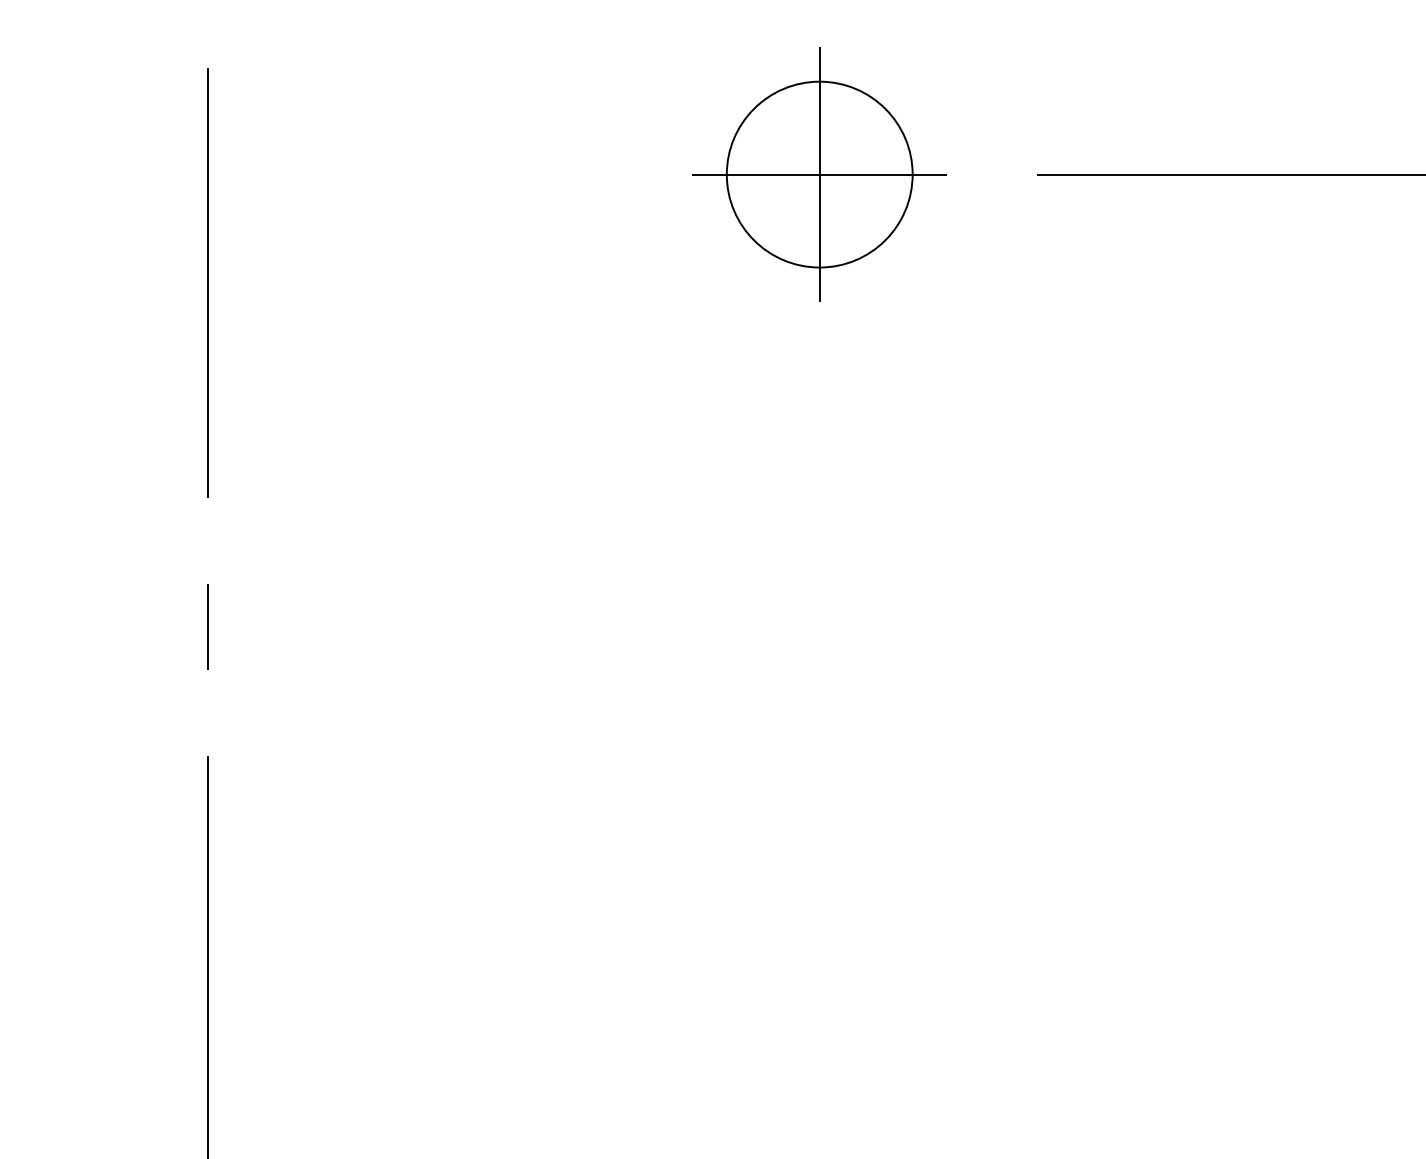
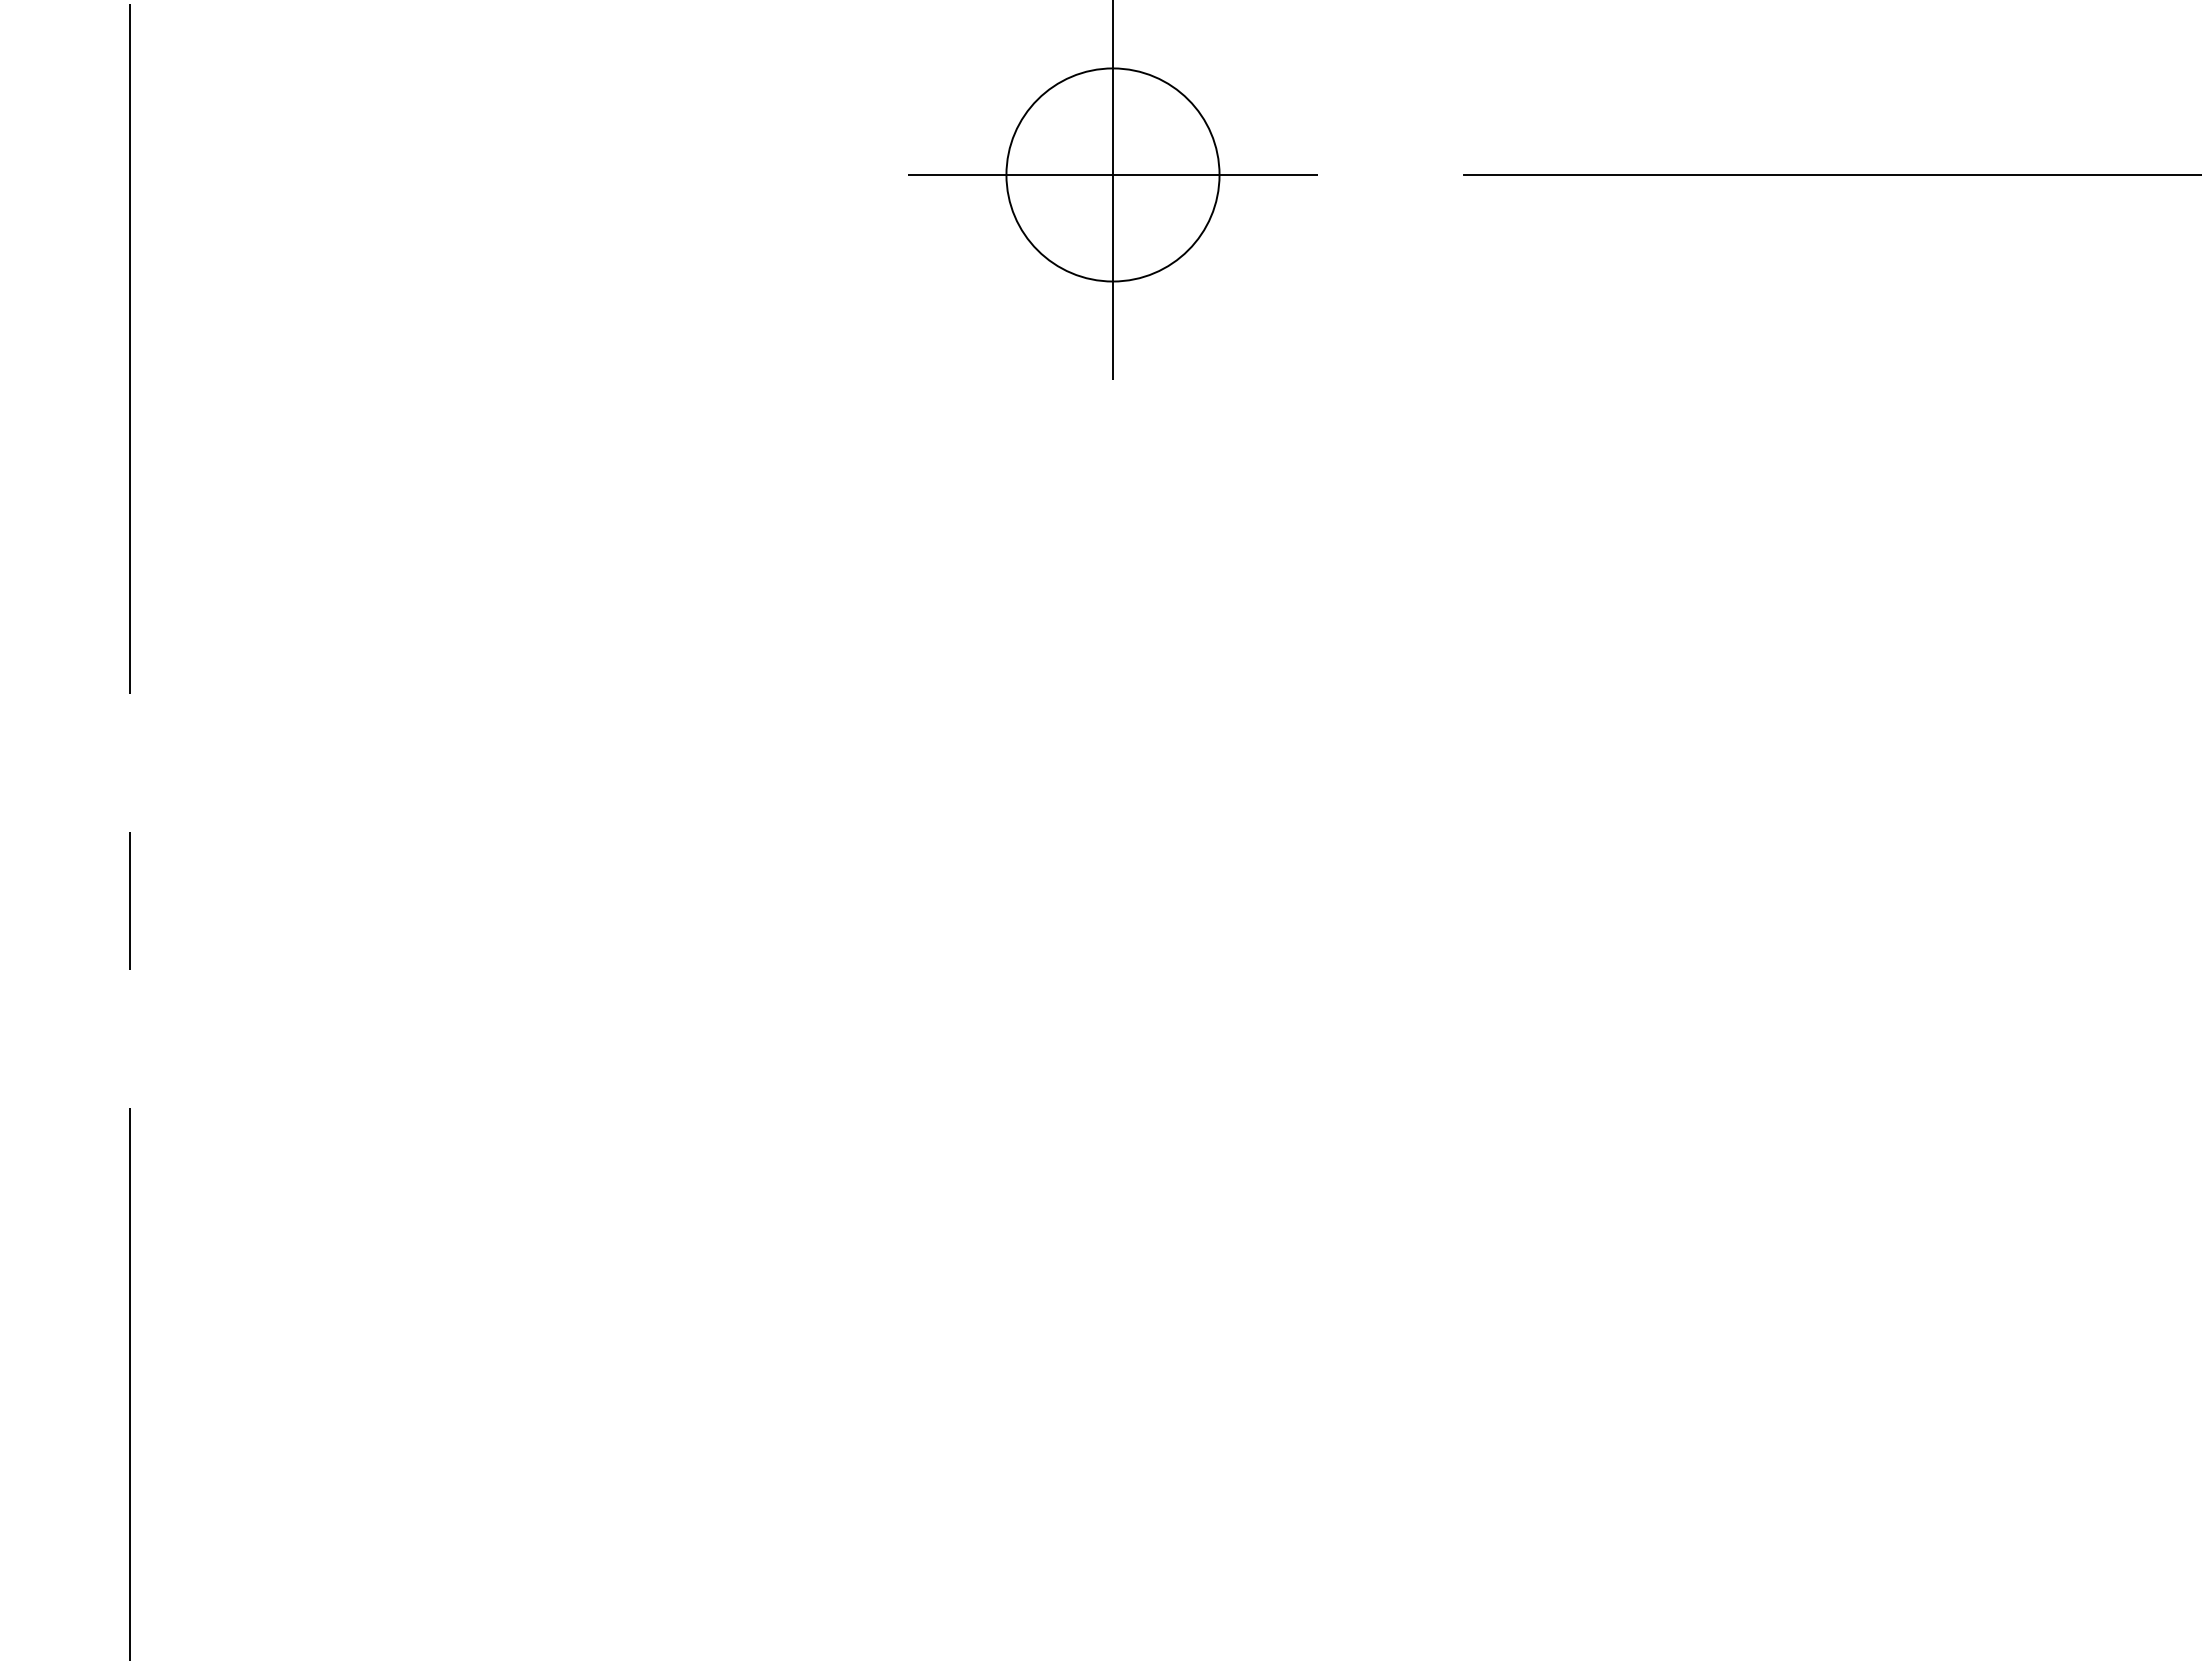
circle: (819, 174) -> (1112, 174), size x0.71

